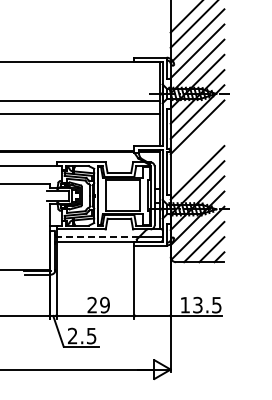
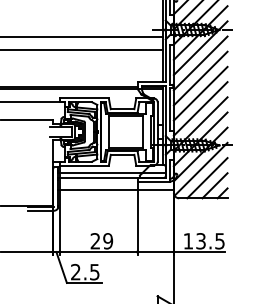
line: (197, 142) -> (200, 78), added
line: (197, 157) -> (200, 93), added
line: (97, 236) -> (100, 172), dashed -> solid
line: (112, 254) -> (115, 190), added

